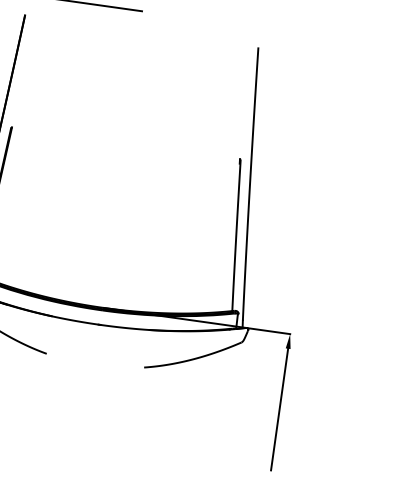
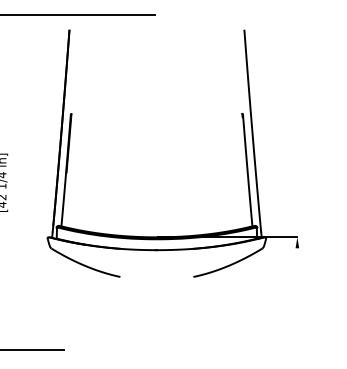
line: (279, 409) -> (297, 293), removed

